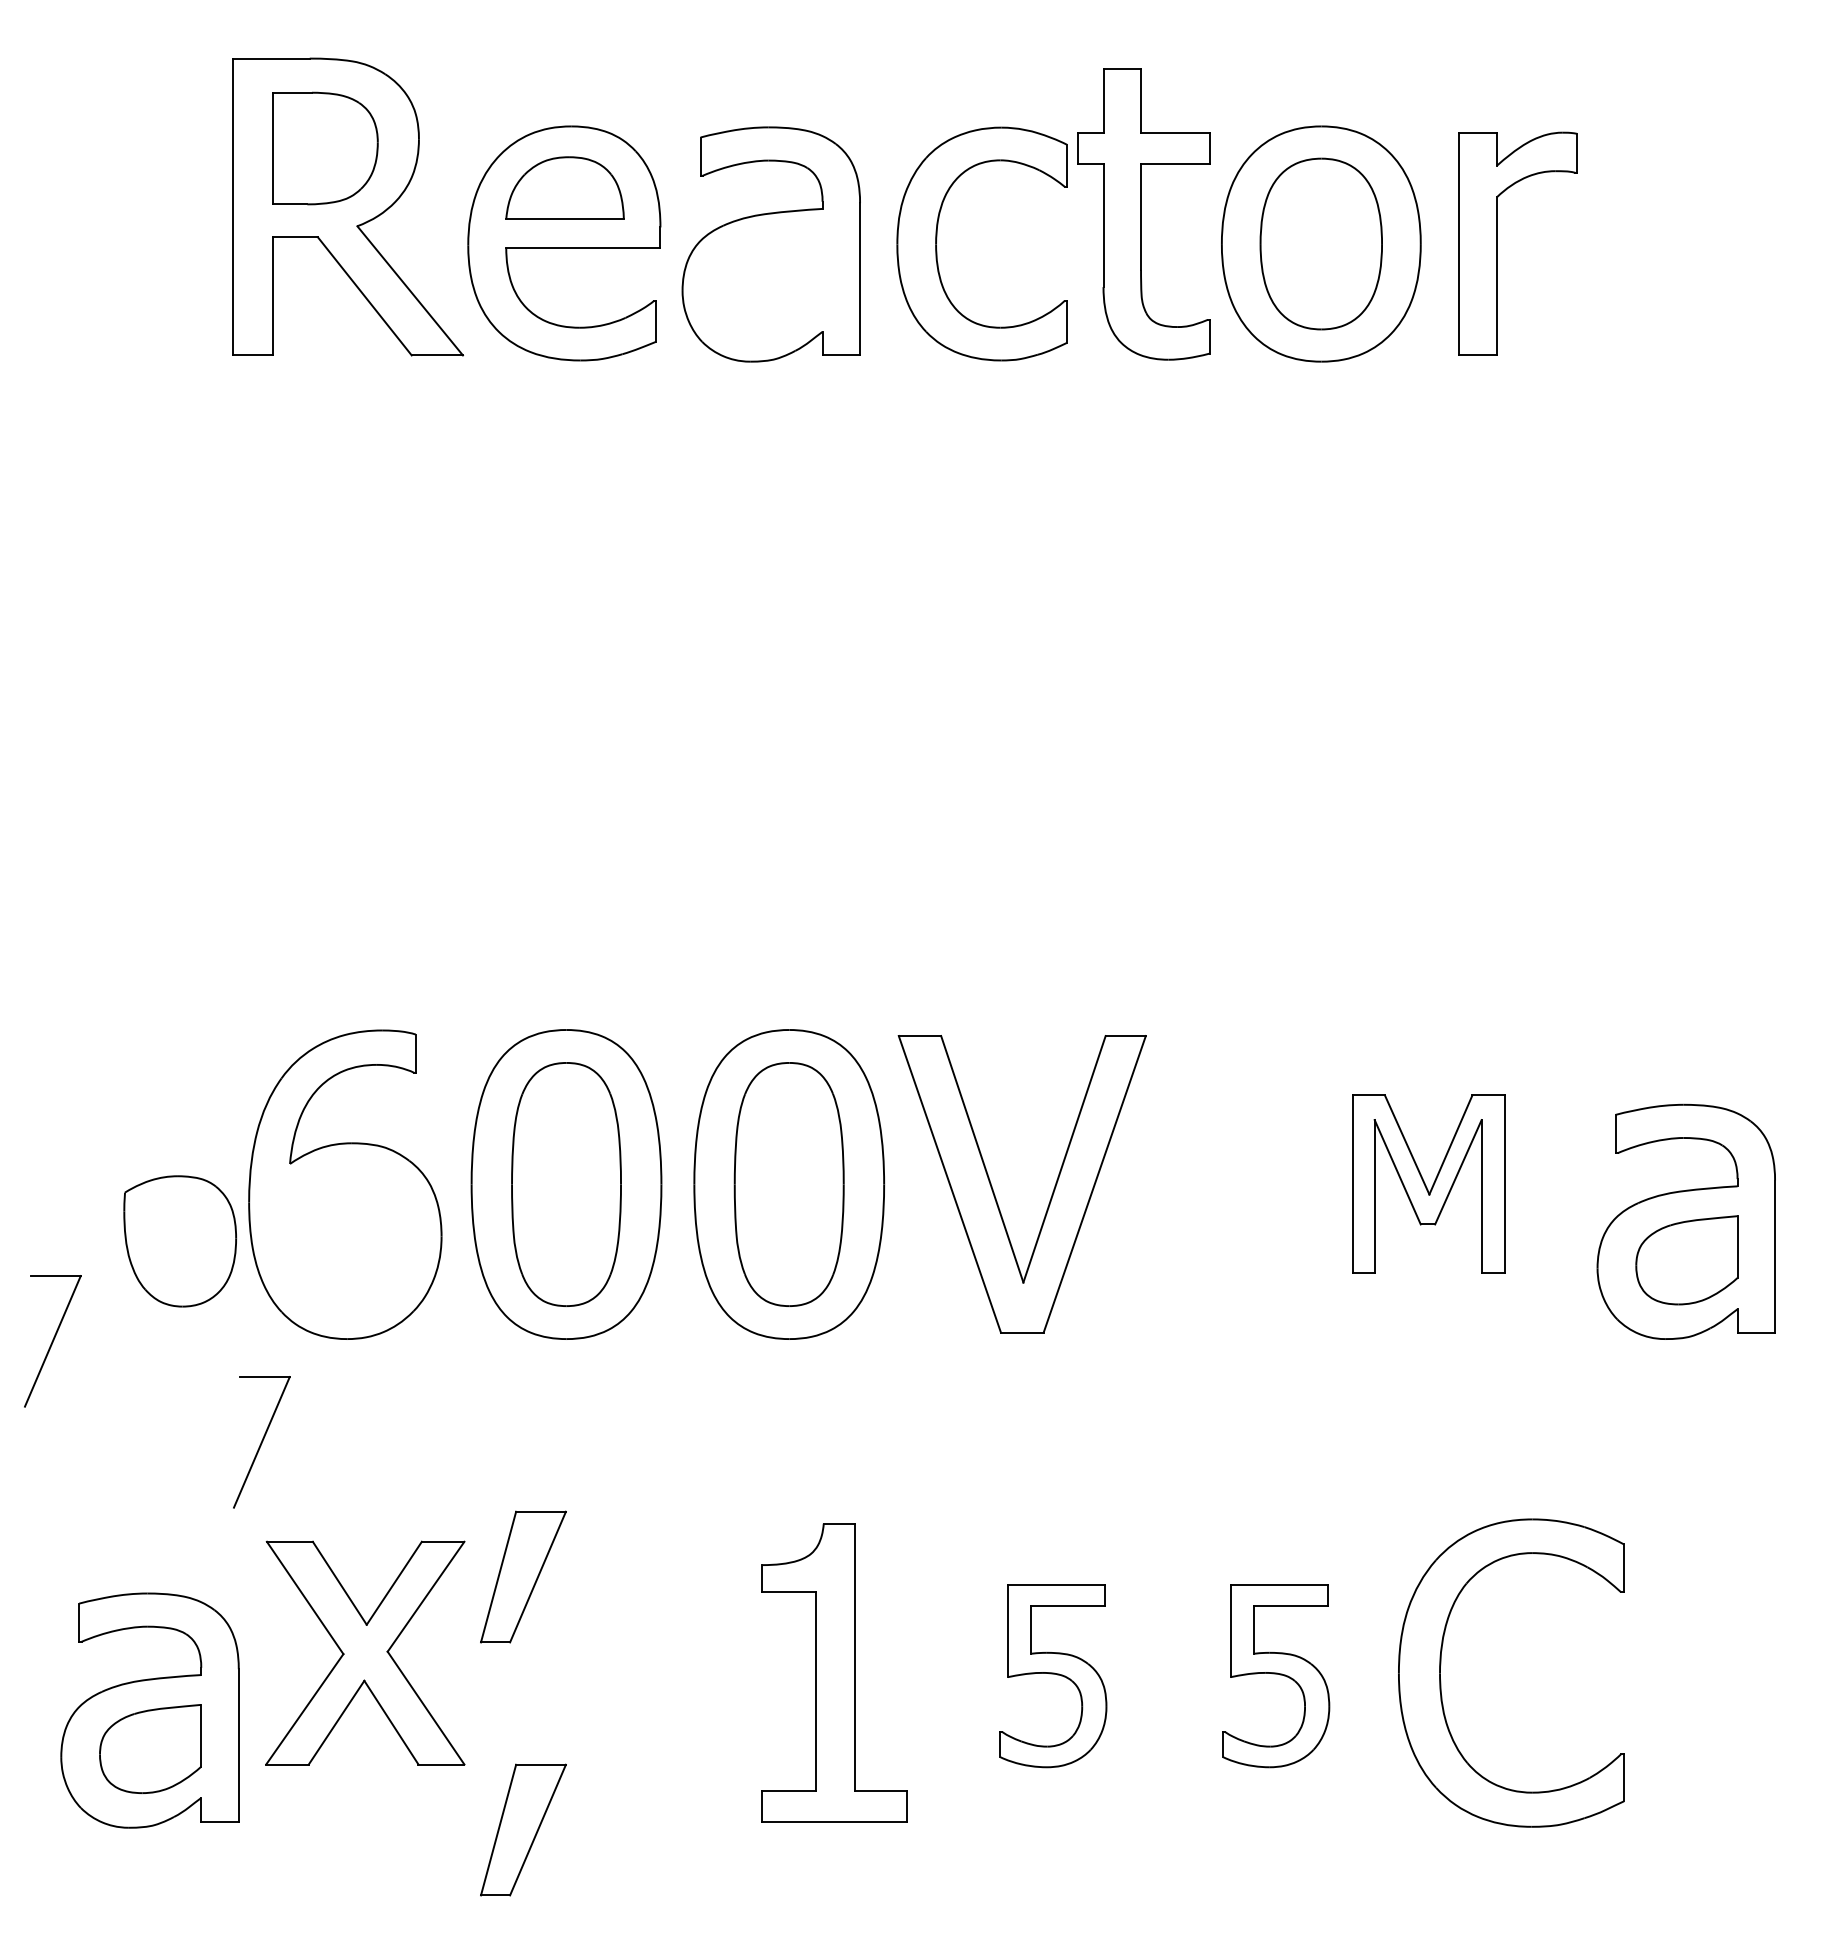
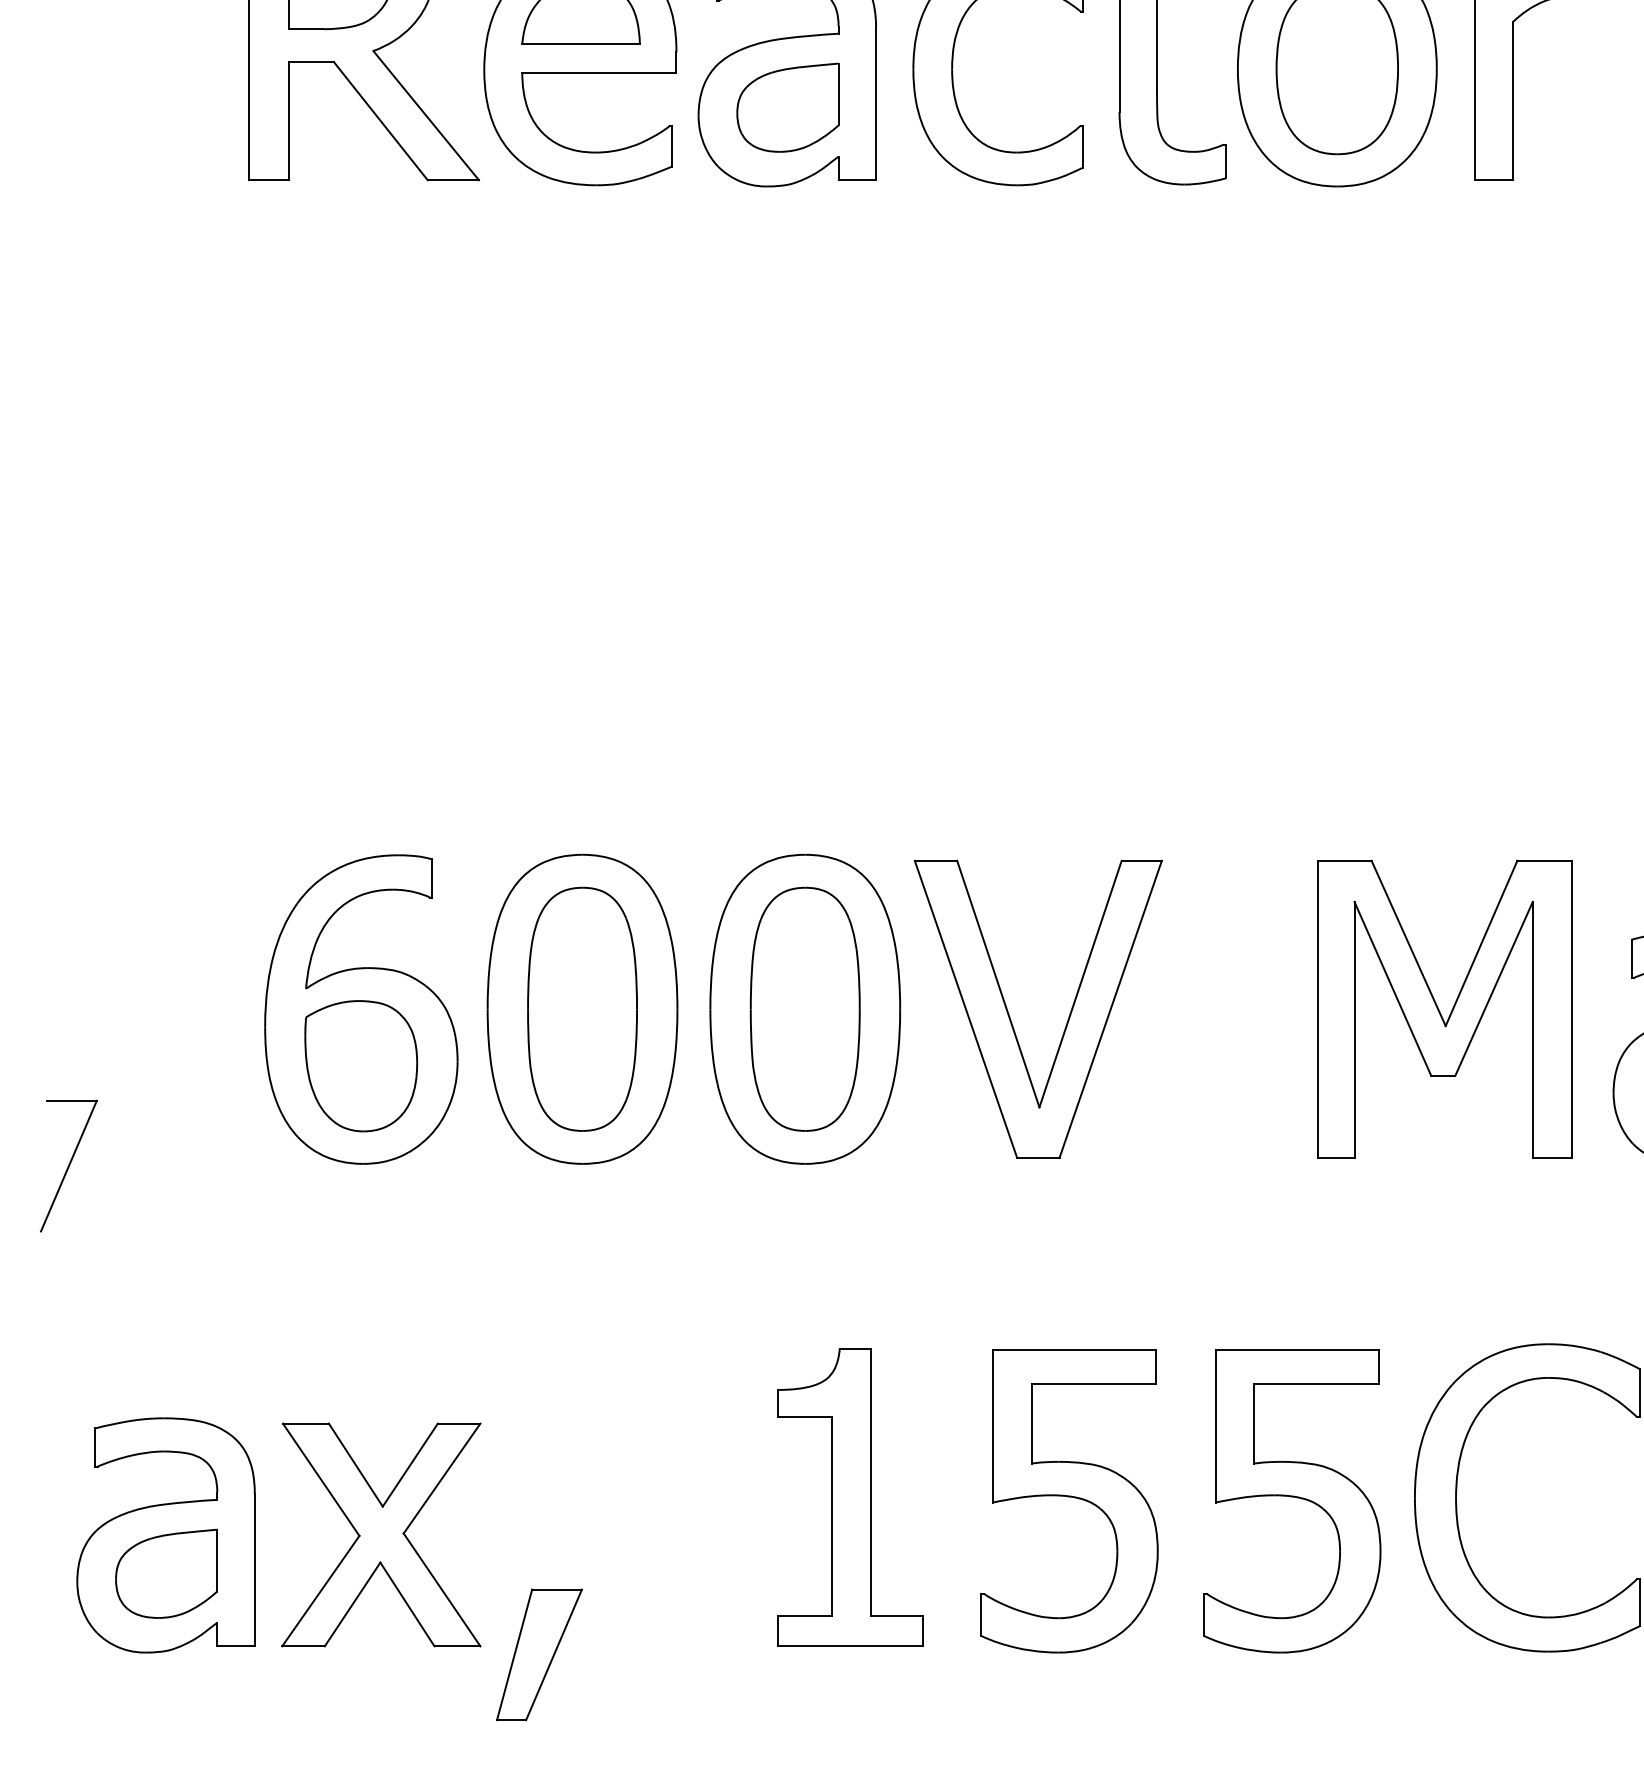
part: (771, 282) -> (787, 107), added
part: (1428, 1184) -> (1444, 1009), size x1.67
part: (179, 1241) -> (360, 1066), moved
part: (261, 1442) -> (277, 1267), removed
part: (523, 1576) -> (539, 1401), removed
part: (365, 1652) -> (381, 1534), moved
part: (1053, 1676) -> (1069, 1501), size x1.67
part: (1276, 1676) -> (1292, 1501), size x1.67

